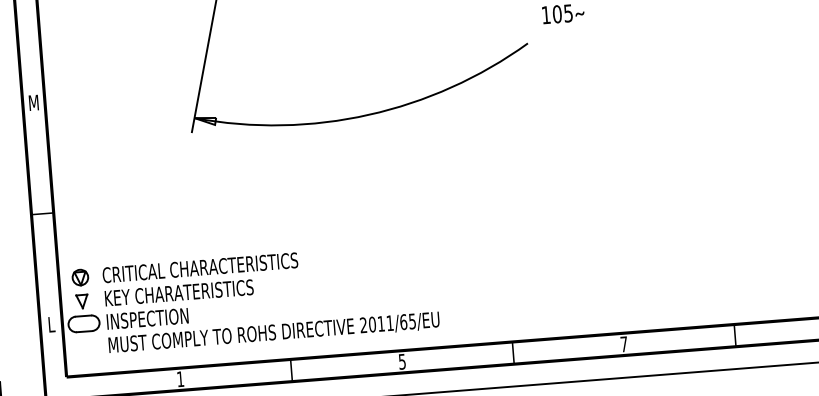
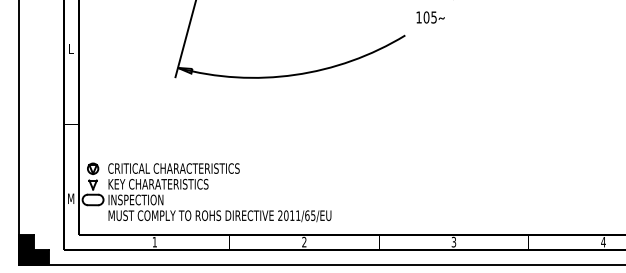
text: (34, 103) -> (71, 49), M -> L
text: (51, 324) -> (71, 198), L -> M
text: (623, 343) -> (453, 241), 7 -> 3
text: (402, 360) -> (304, 241), 5 -> 2

